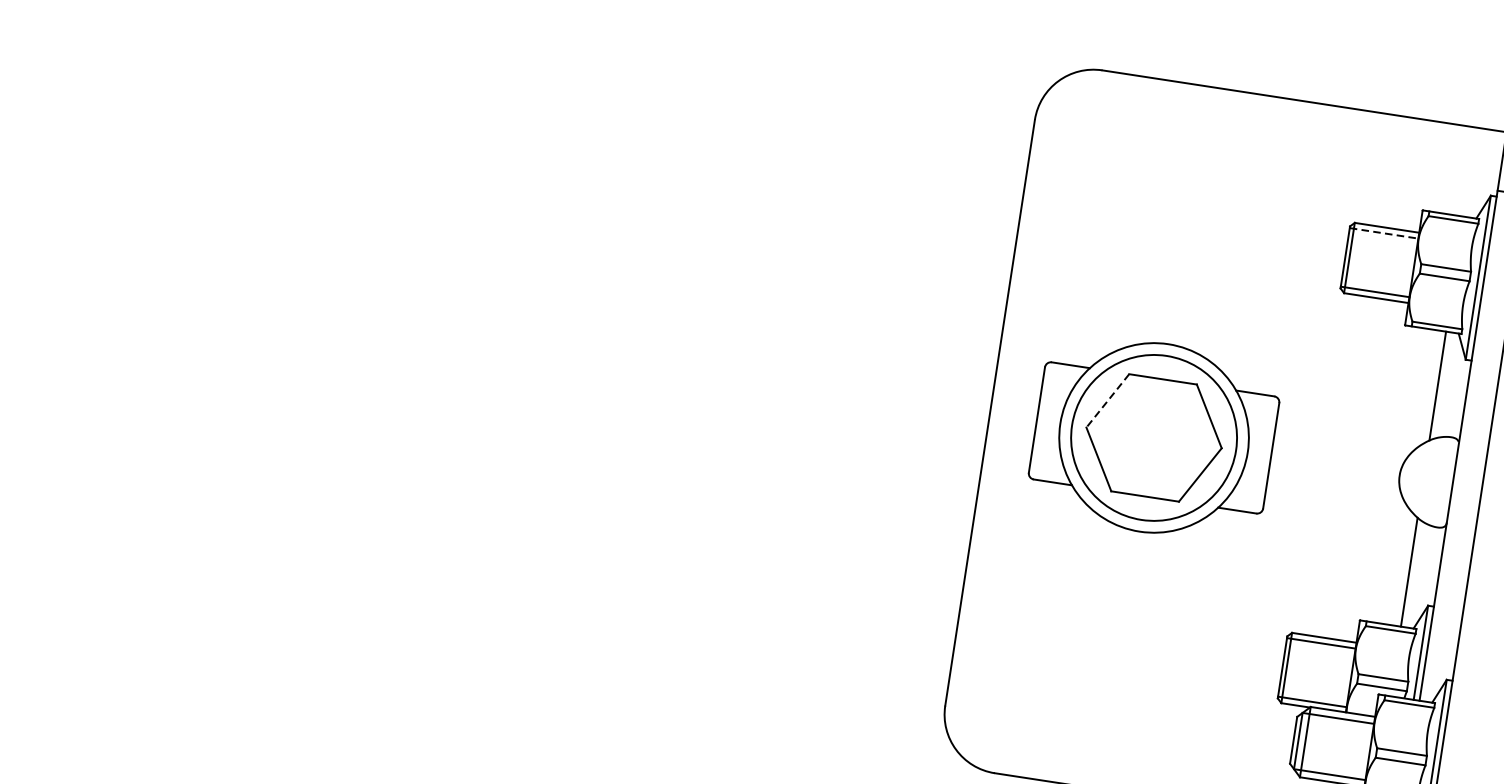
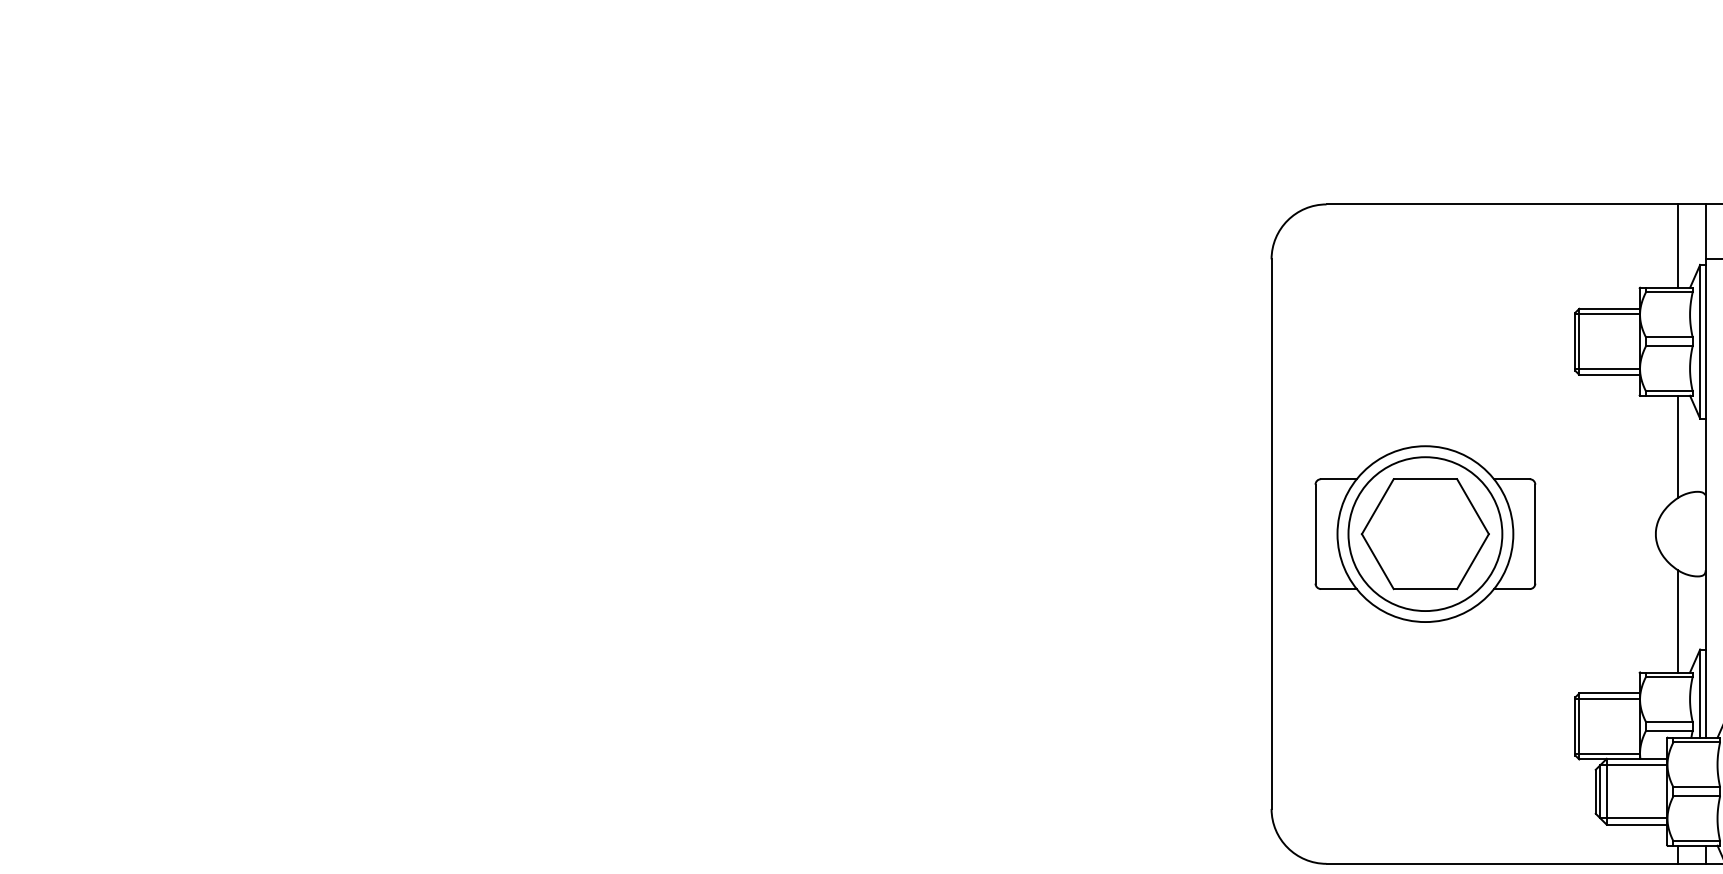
line: (1470, 171) -> (1678, 245), added
line: (1385, 233) -> (1608, 314), dashed -> solid
line: (1107, 400) -> (1377, 506), dashed -> solid

